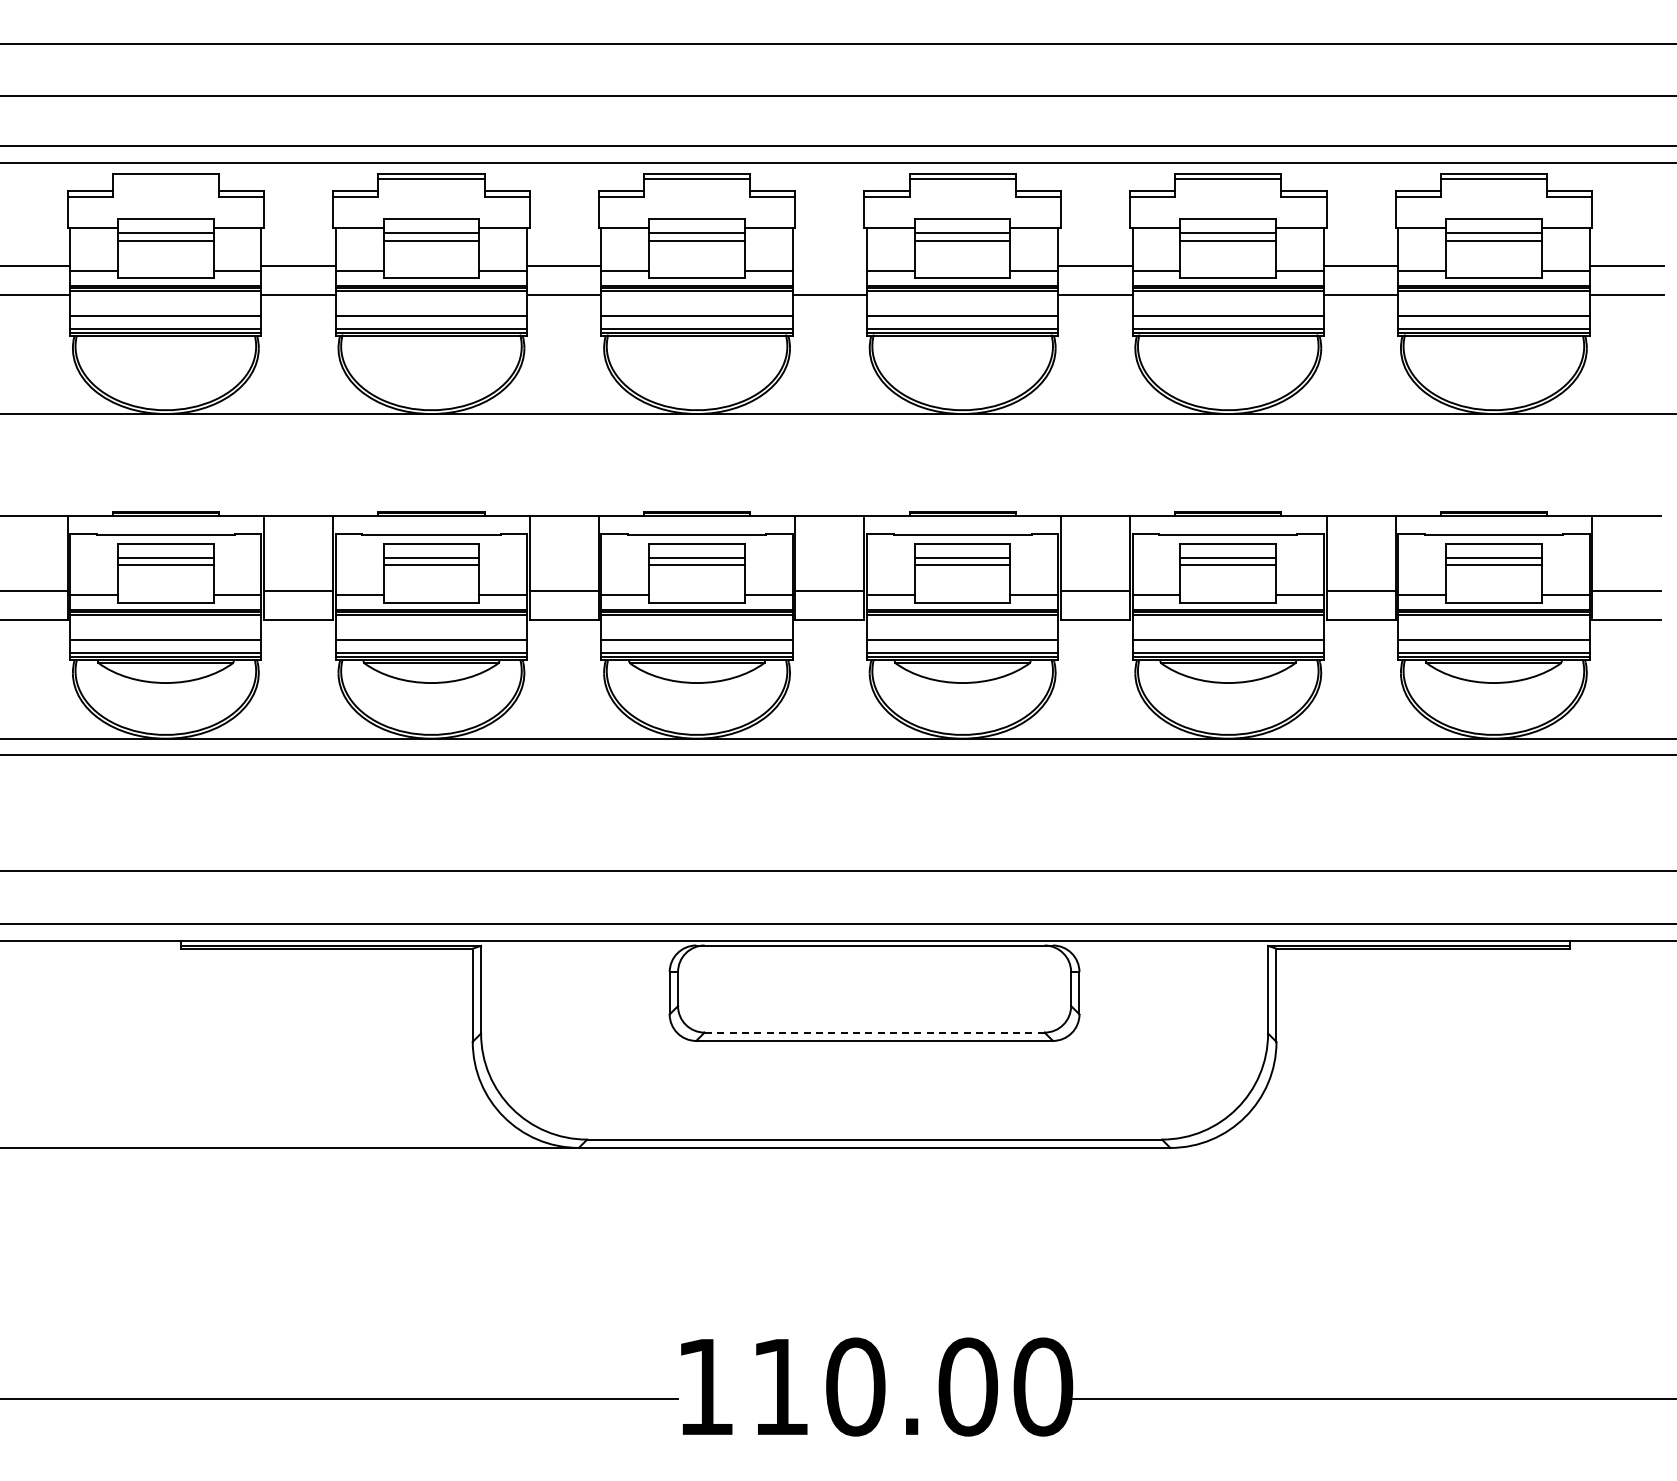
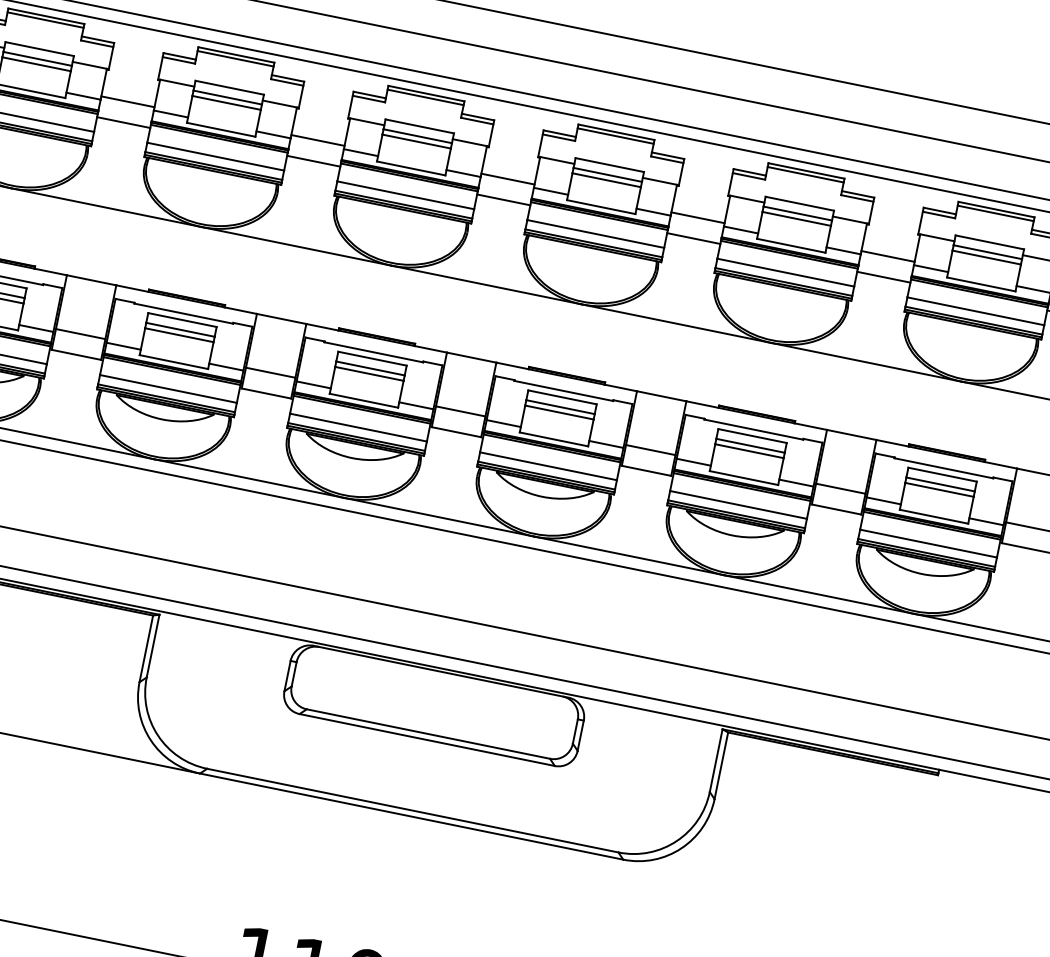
line: (165, 178) -> (45, 19), added
line: (829, 266) -> (507, 179), added
line: (874, 1032) -> (428, 733), dashed -> solid

